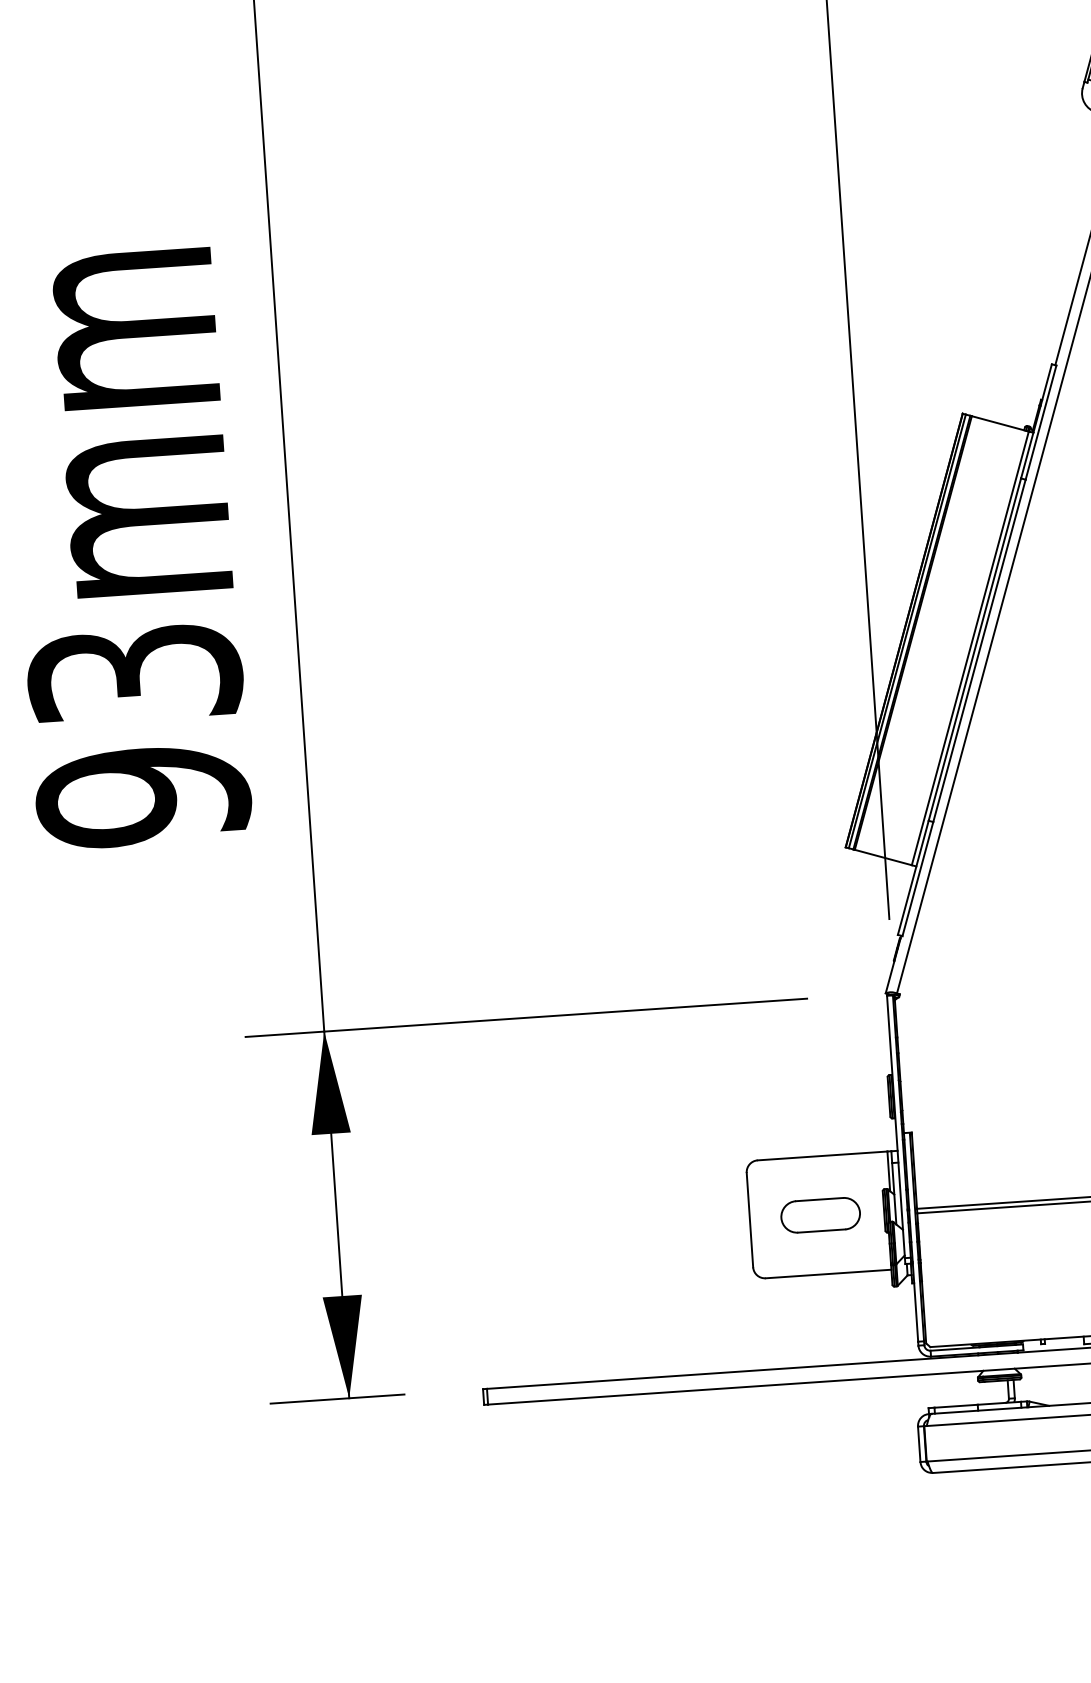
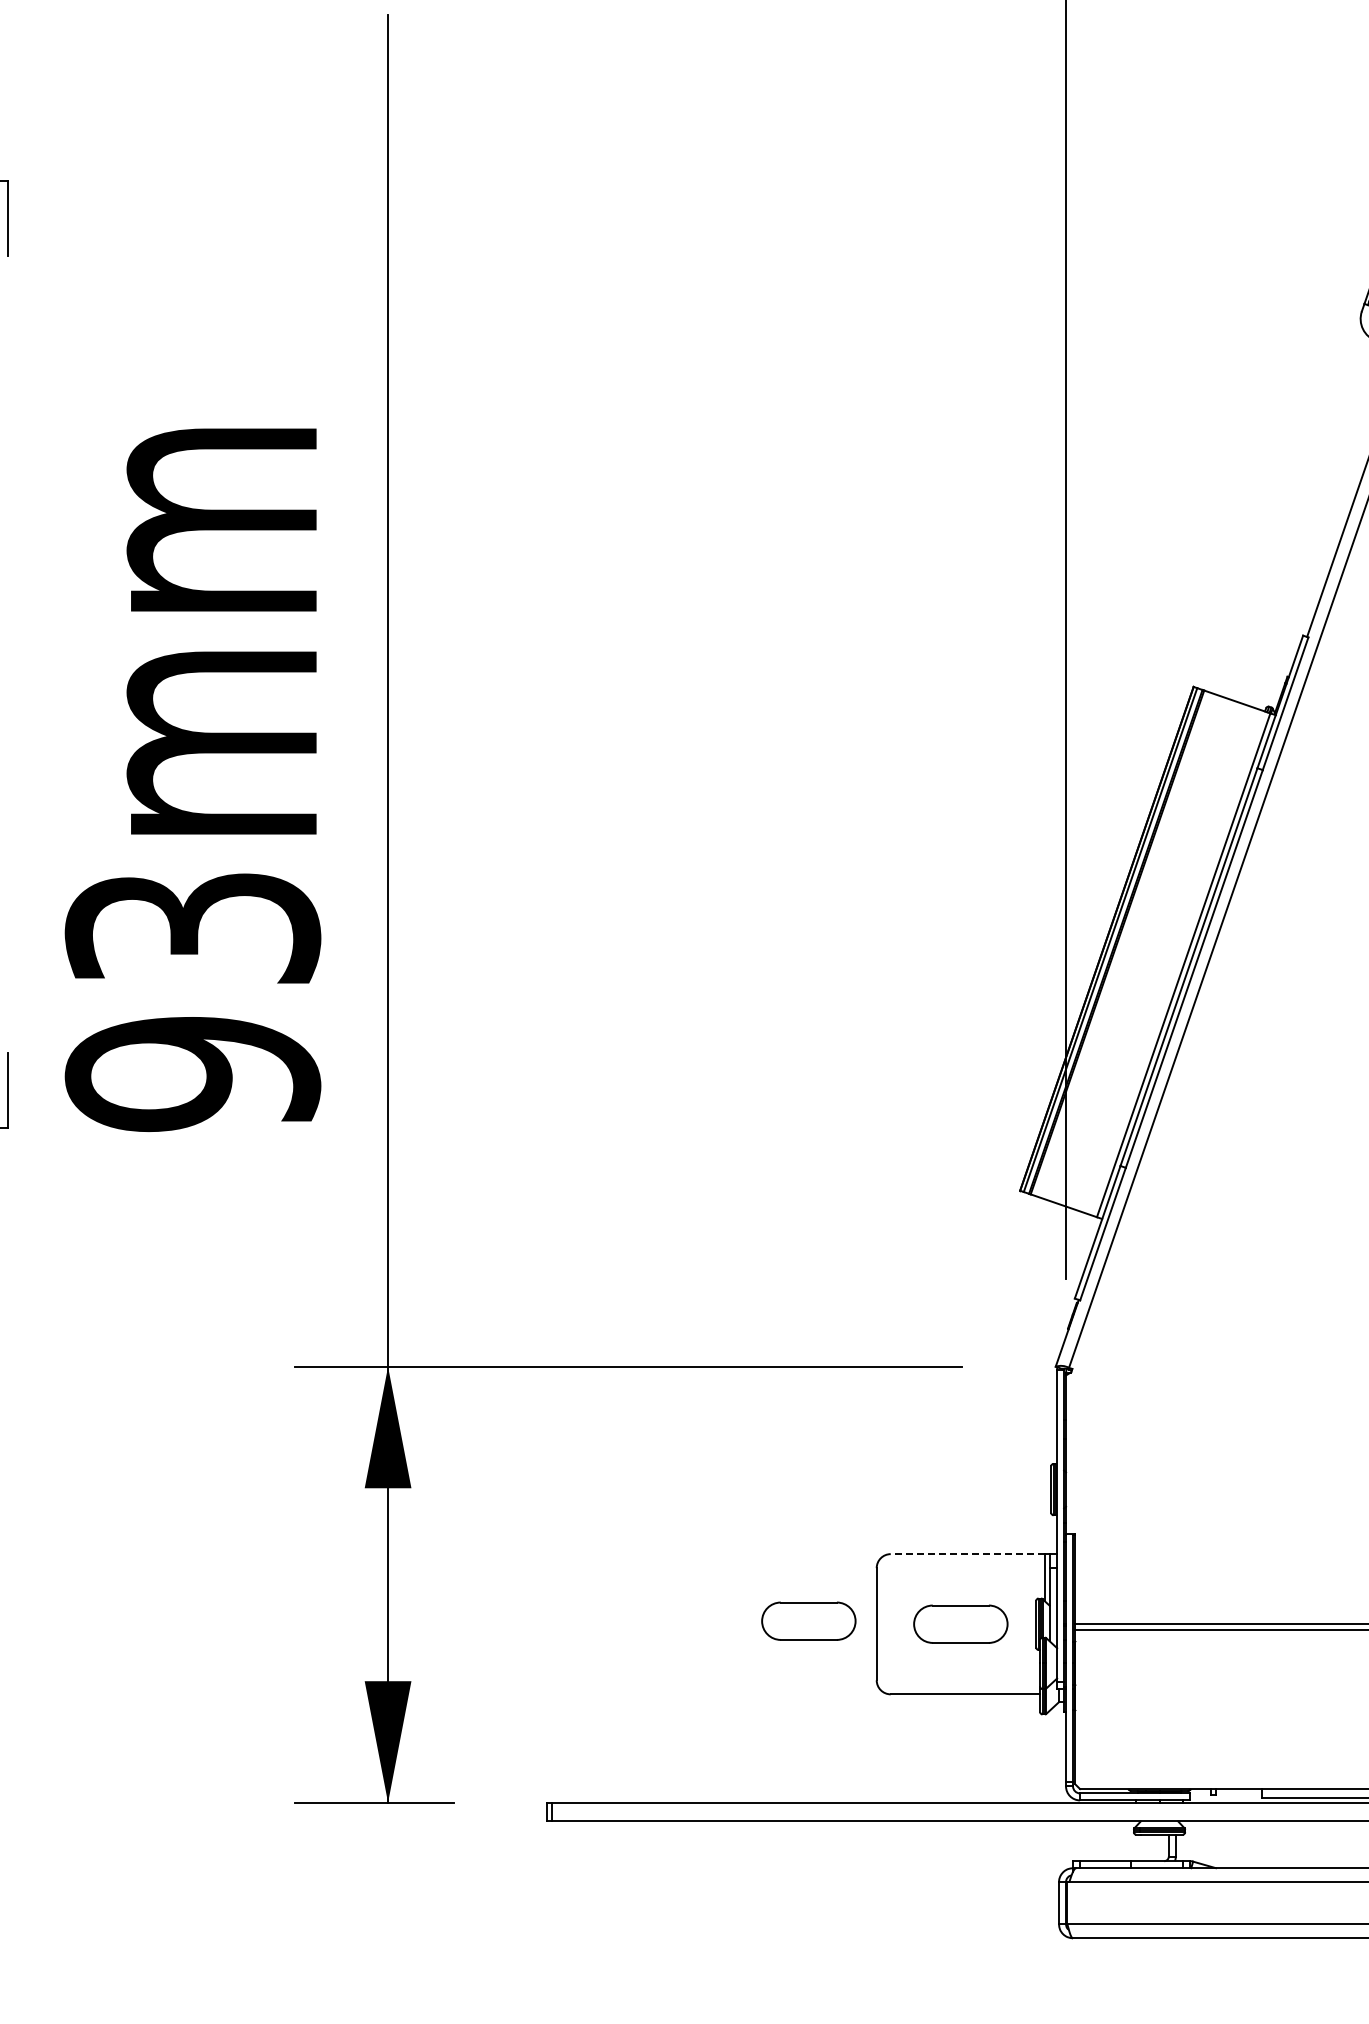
line: (822, 1156) -> (967, 1554), solid -> dashed
part: (692, 1220) -> (808, 1620), added

